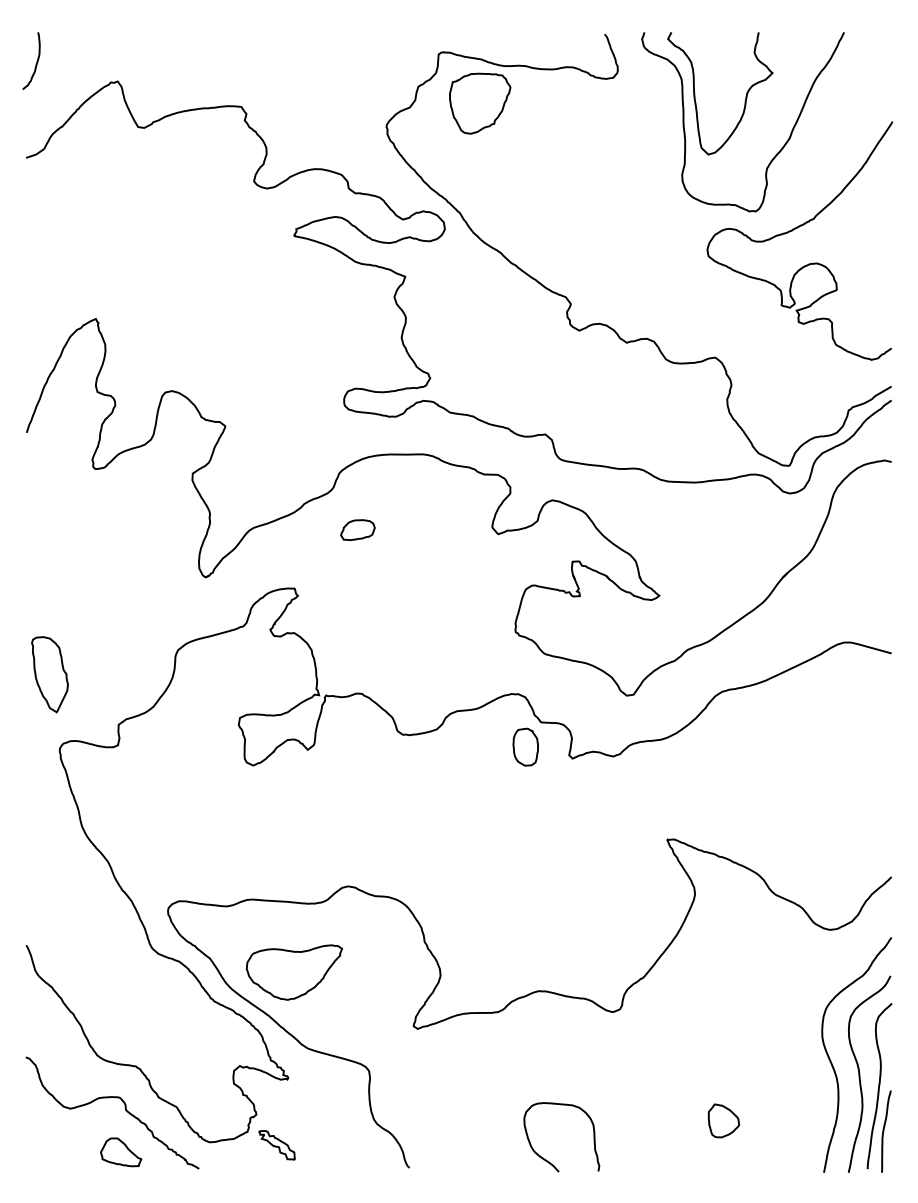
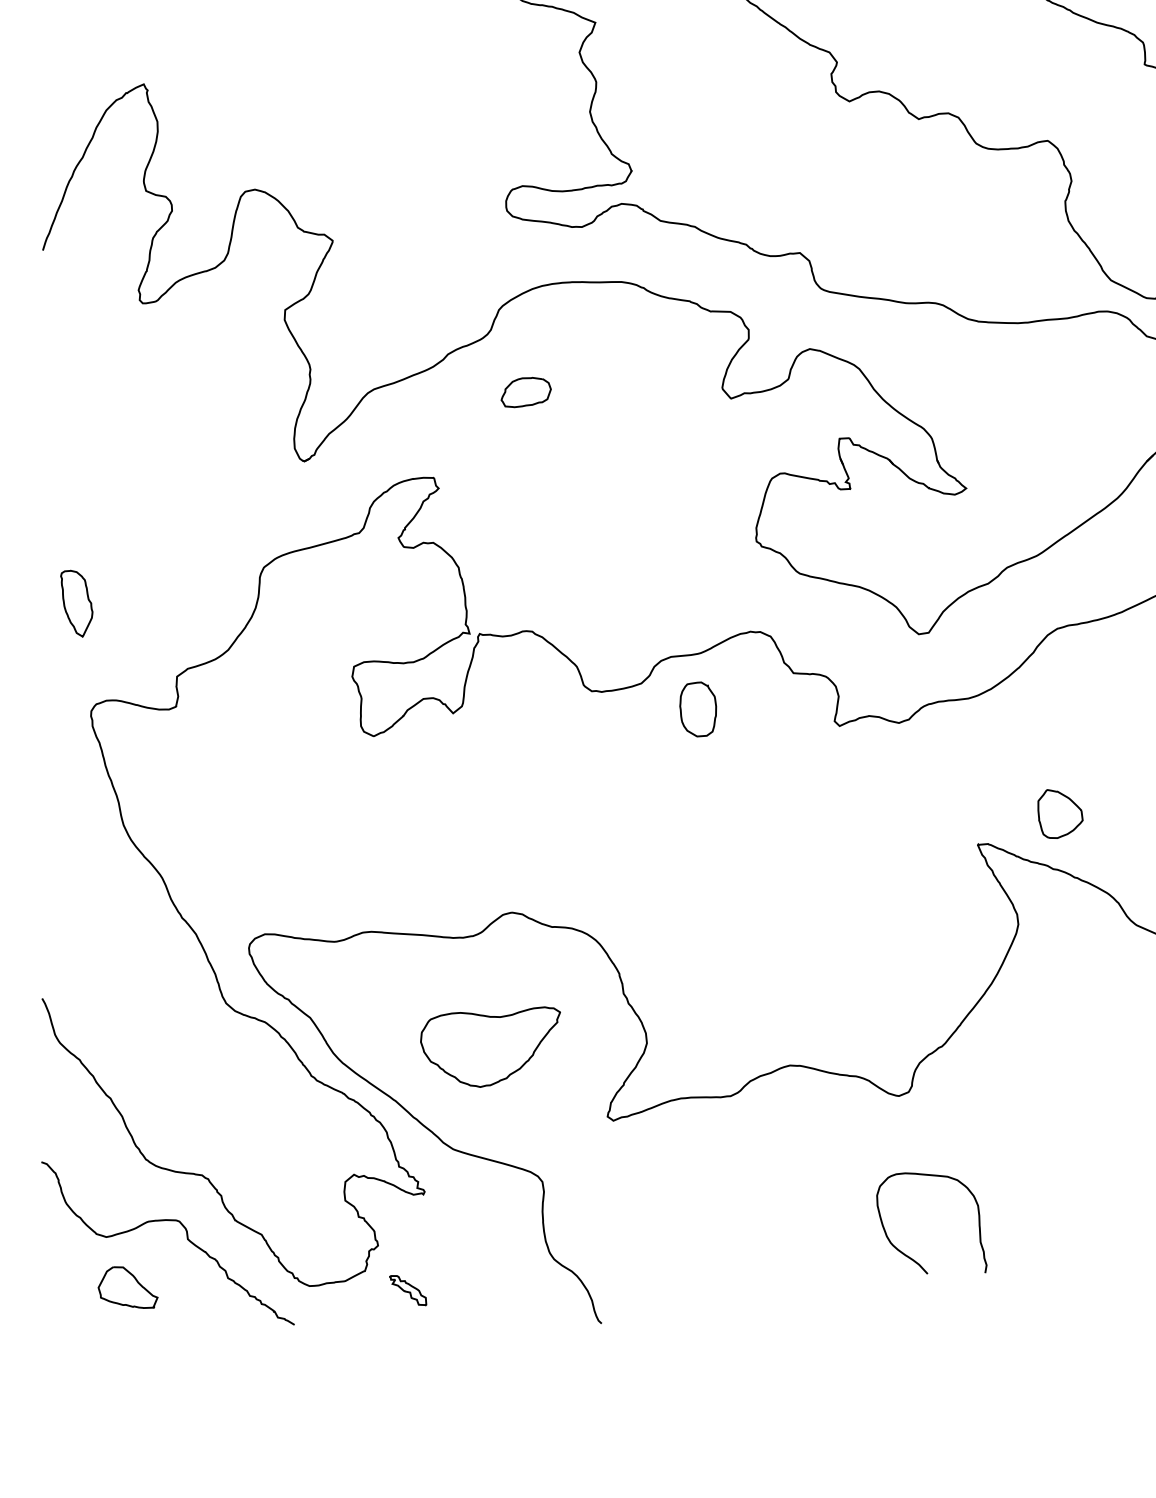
part: (49, 674) -> (76, 603), size x0.6
part: (525, 746) -> (697, 708), moved
part: (294, 972) -> (490, 1047), moved
part: (723, 1120) -> (1059, 813), moved
part: (276, 1145) -> (407, 1290), size x0.7
part: (121, 1152) -> (128, 1287), moved
curve: (546, 1159) -> (909, 1255), moved

